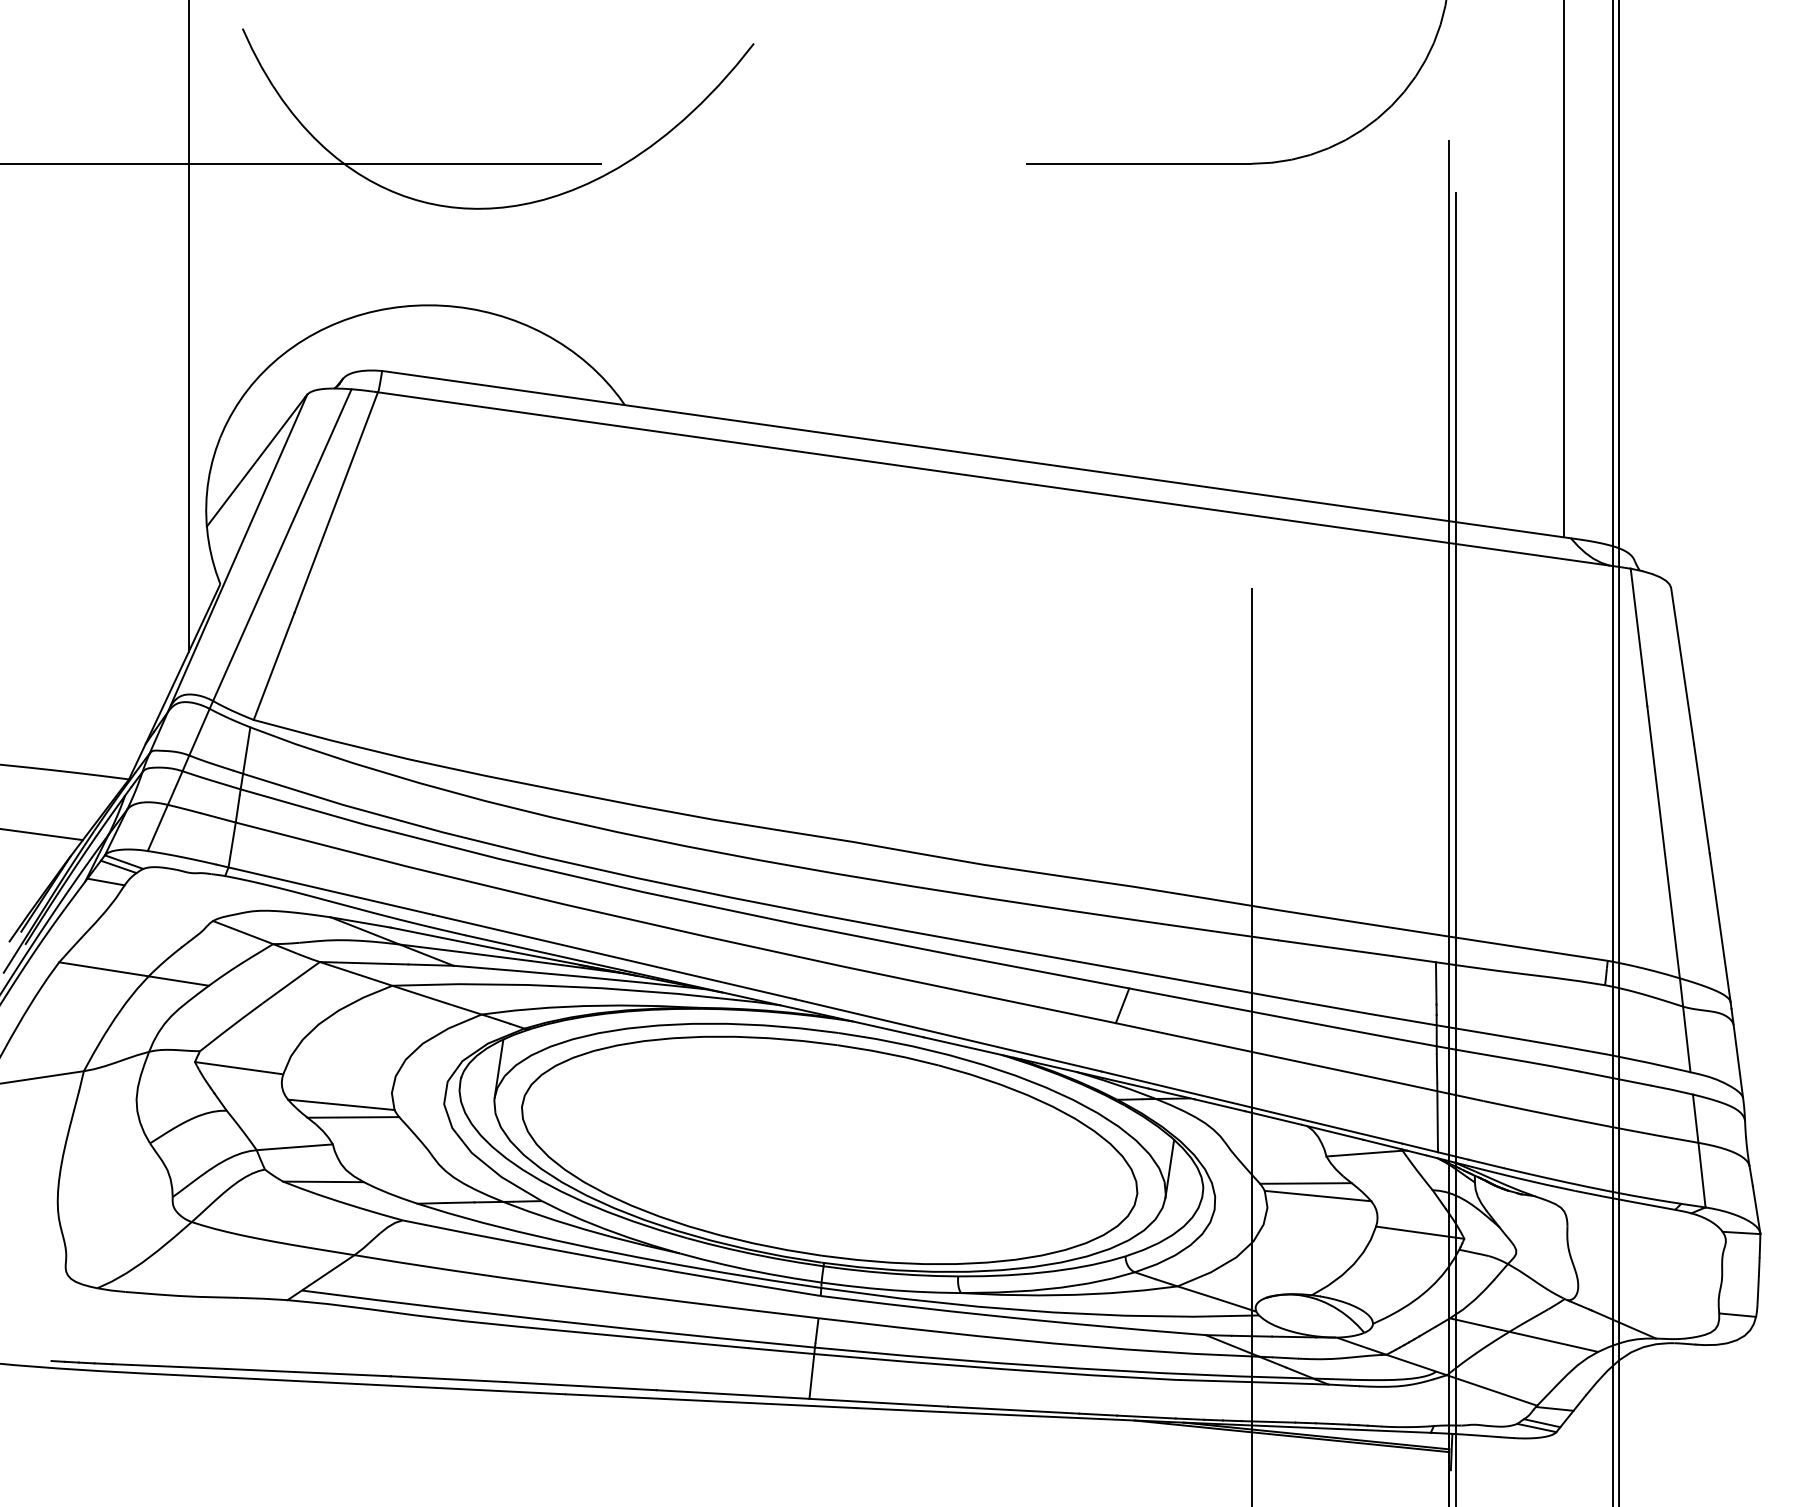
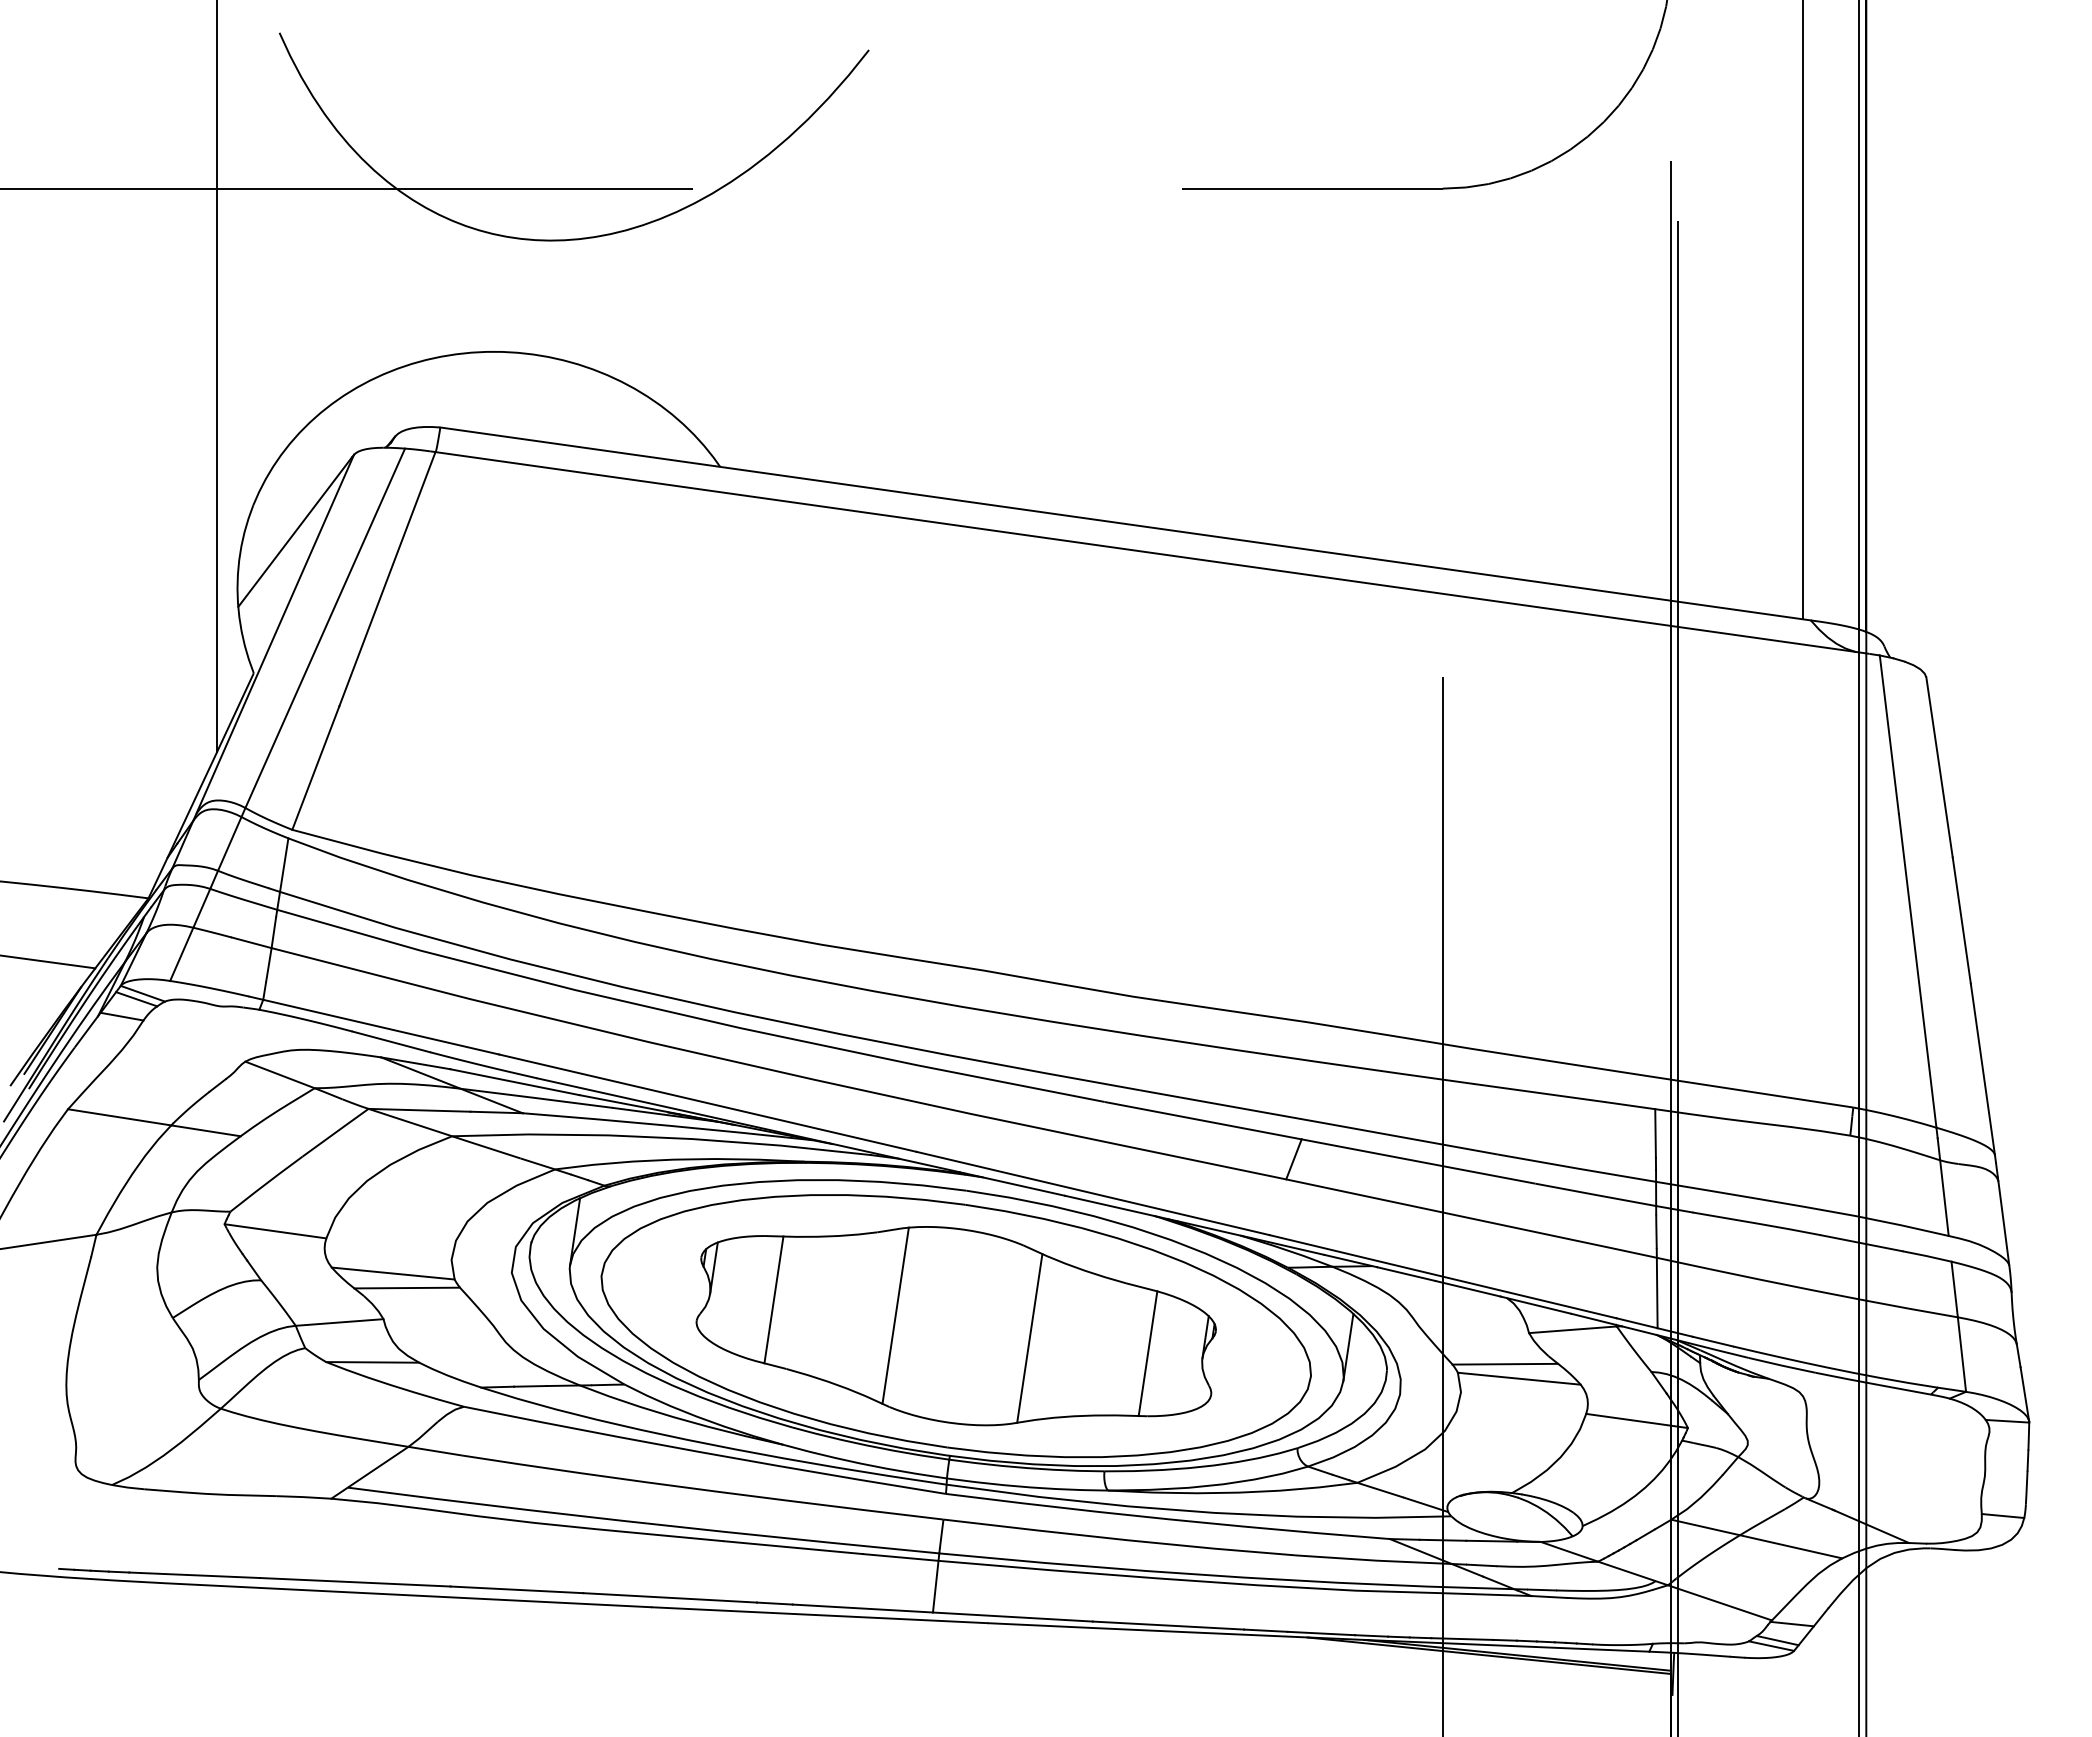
part: (829, 1150) -> (955, 1326), added

